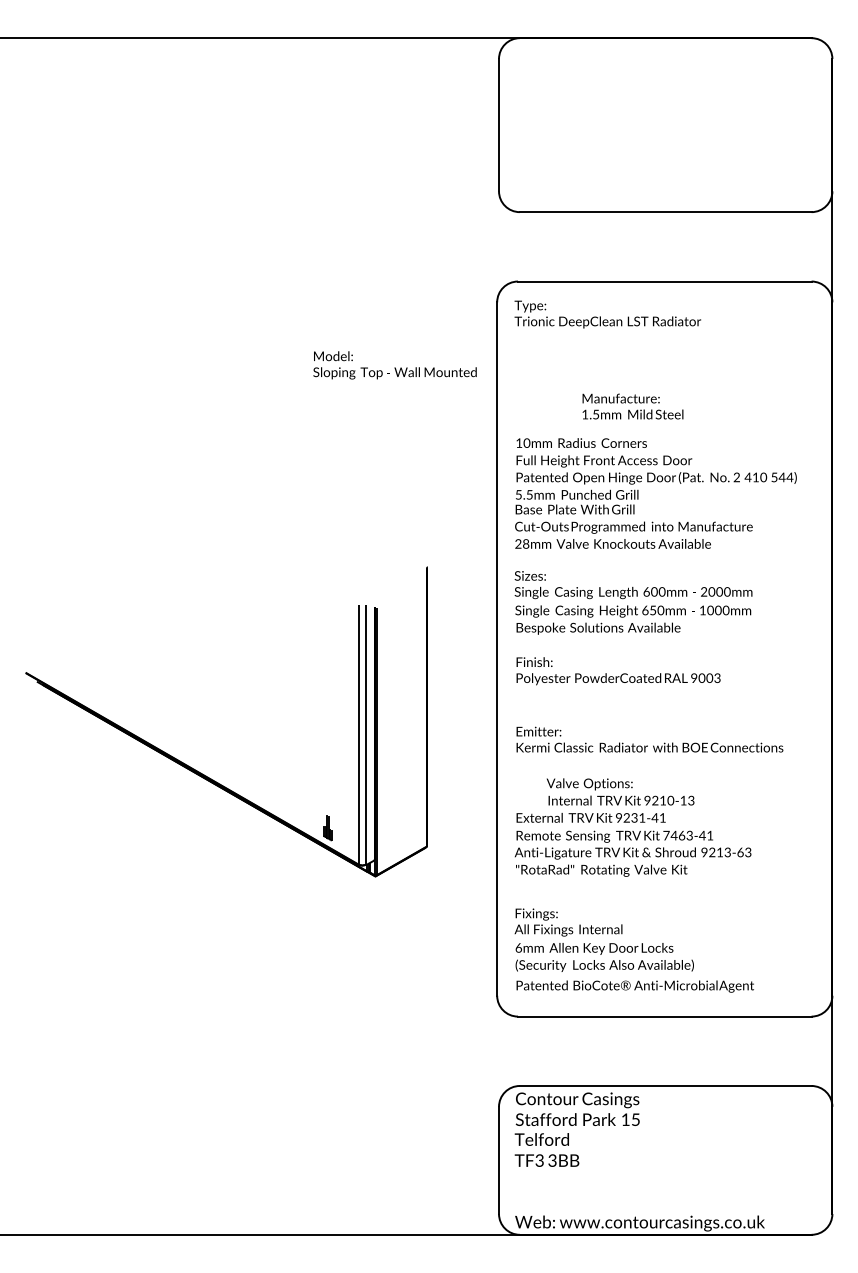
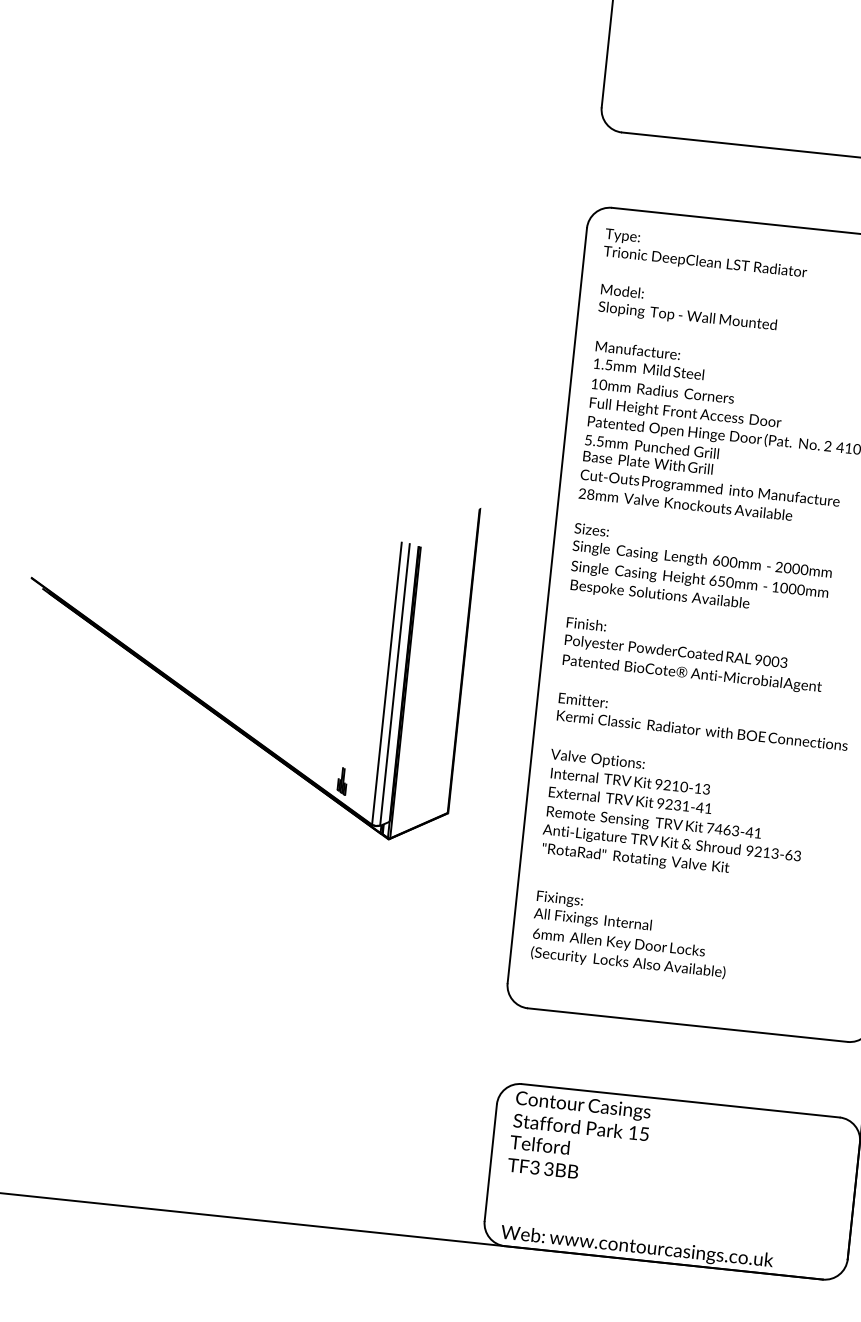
text: (394, 365) -> (687, 308), moved
text: (632, 406) -> (649, 360), moved
text: (620, 791) -> (630, 771), moved
text: (634, 986) -> (691, 674), moved

